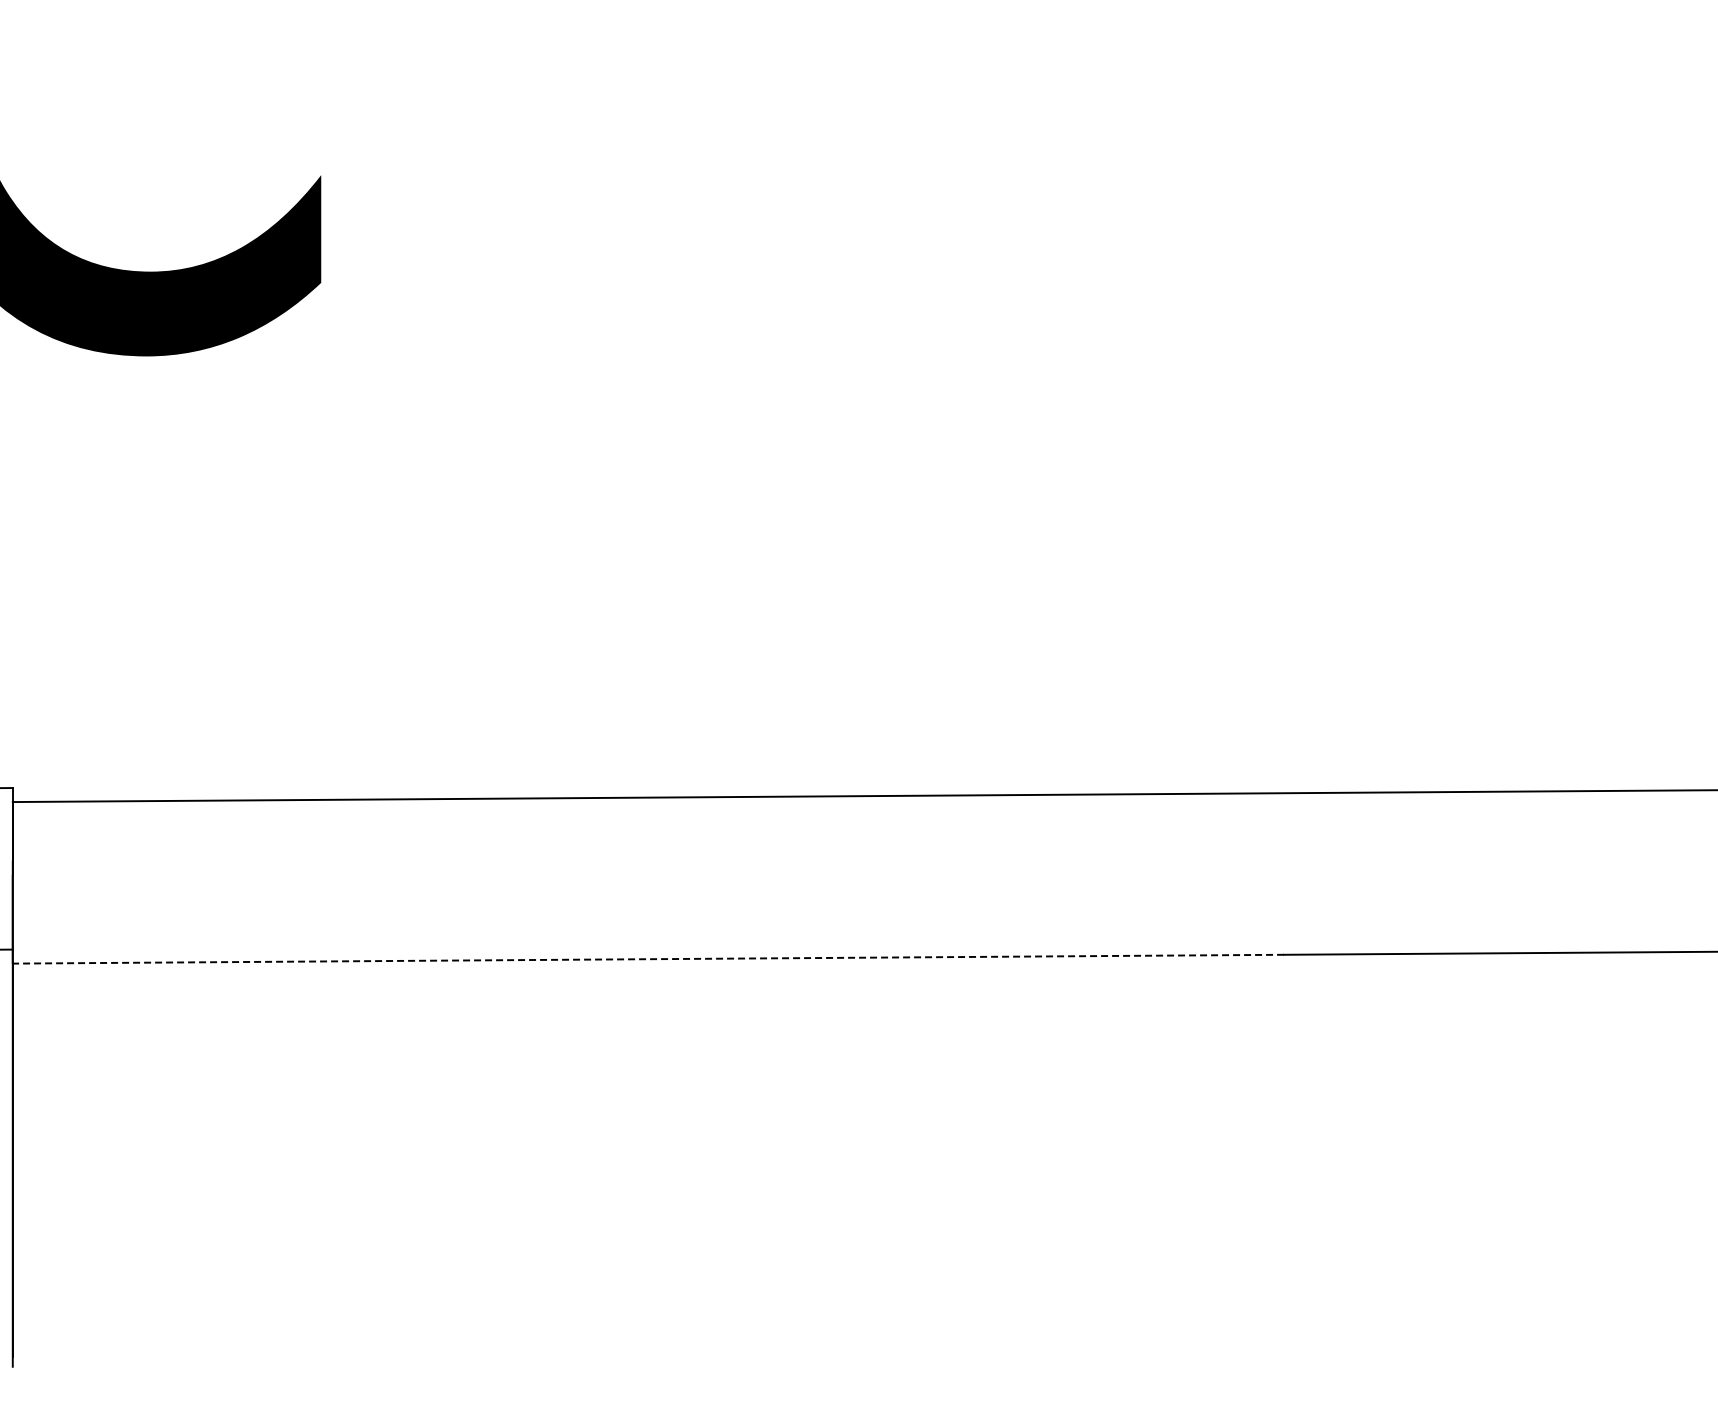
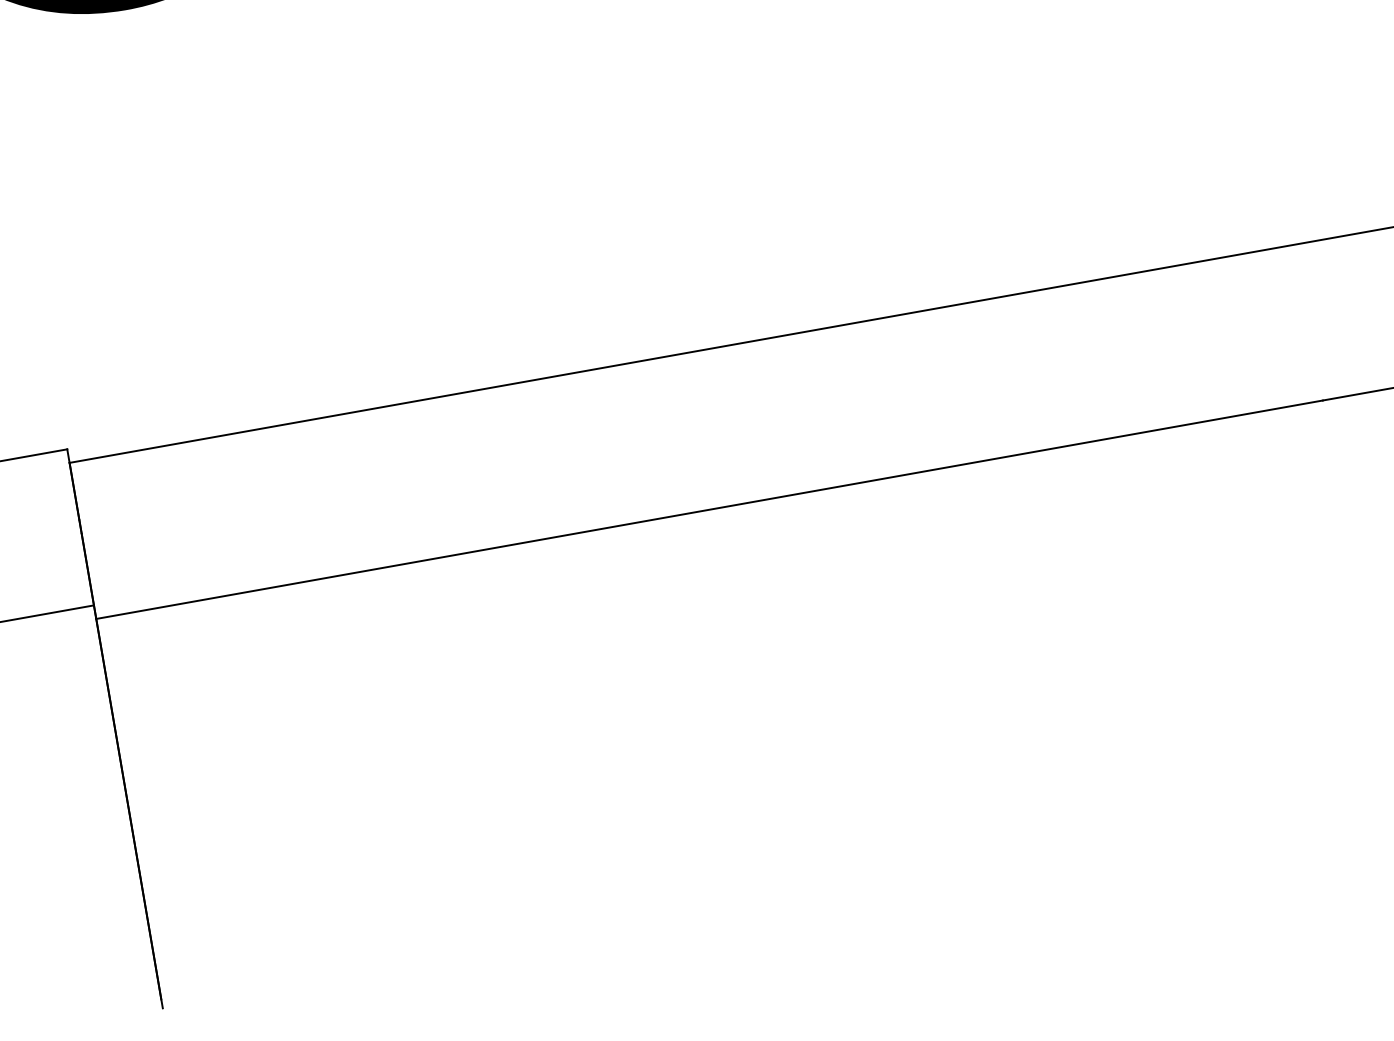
line: (648, 959) -> (709, 510), dashed -> solid

